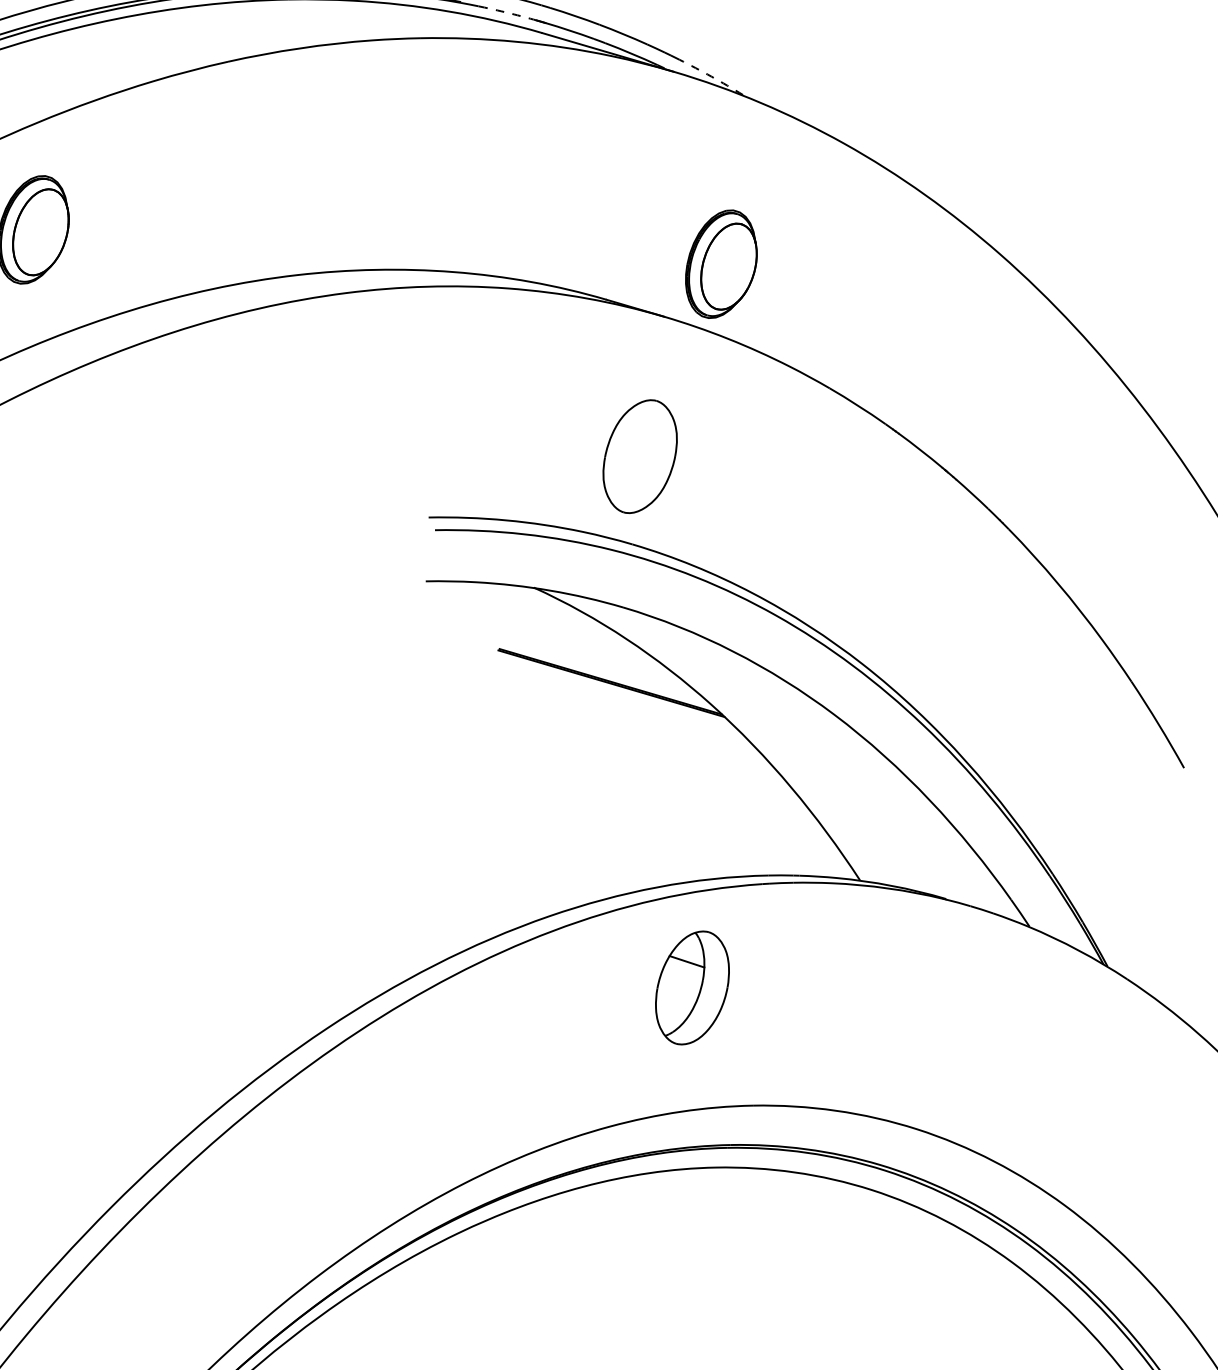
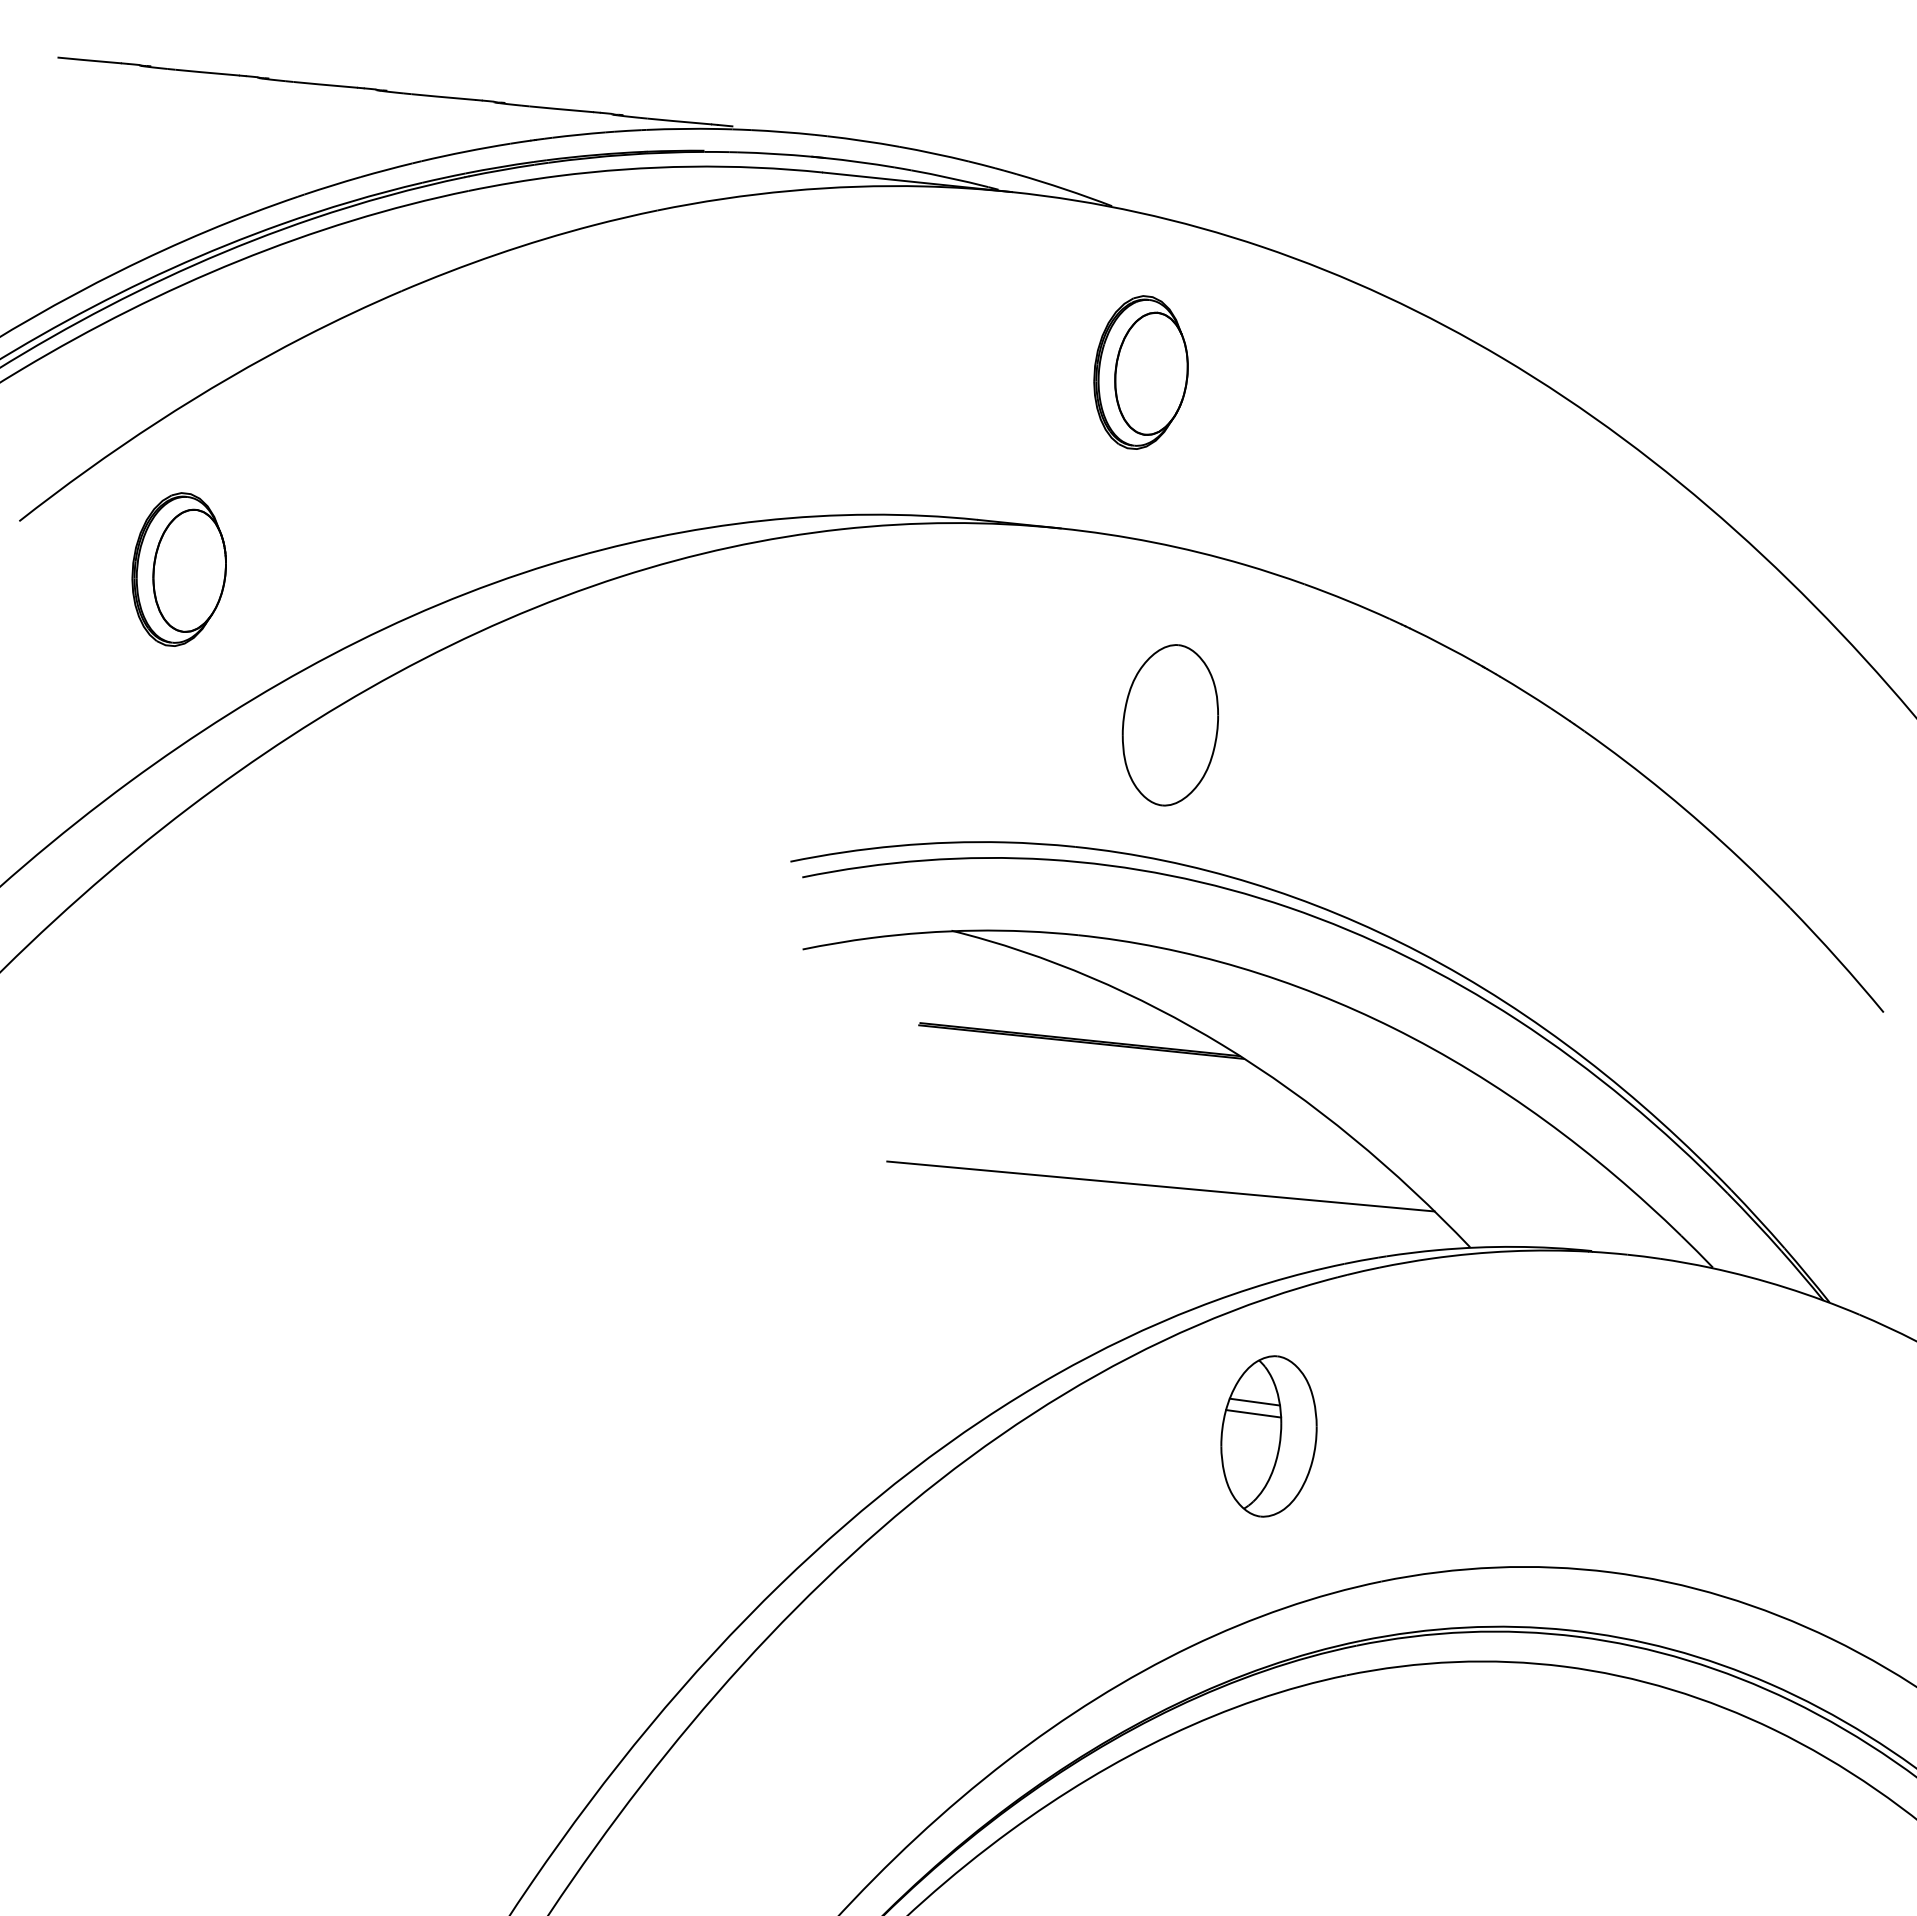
arc: (511, 13) -> (775, 153), dashed -> solid
arc: (711, 76) -> (1064, 189), dashed -> solid
part: (721, 264) -> (1140, 372), moved
part: (639, 456) -> (1169, 725), moved
line: (648, 796) -> (1160, 1186), added
line: (684, 969) -> (1253, 1413), added

